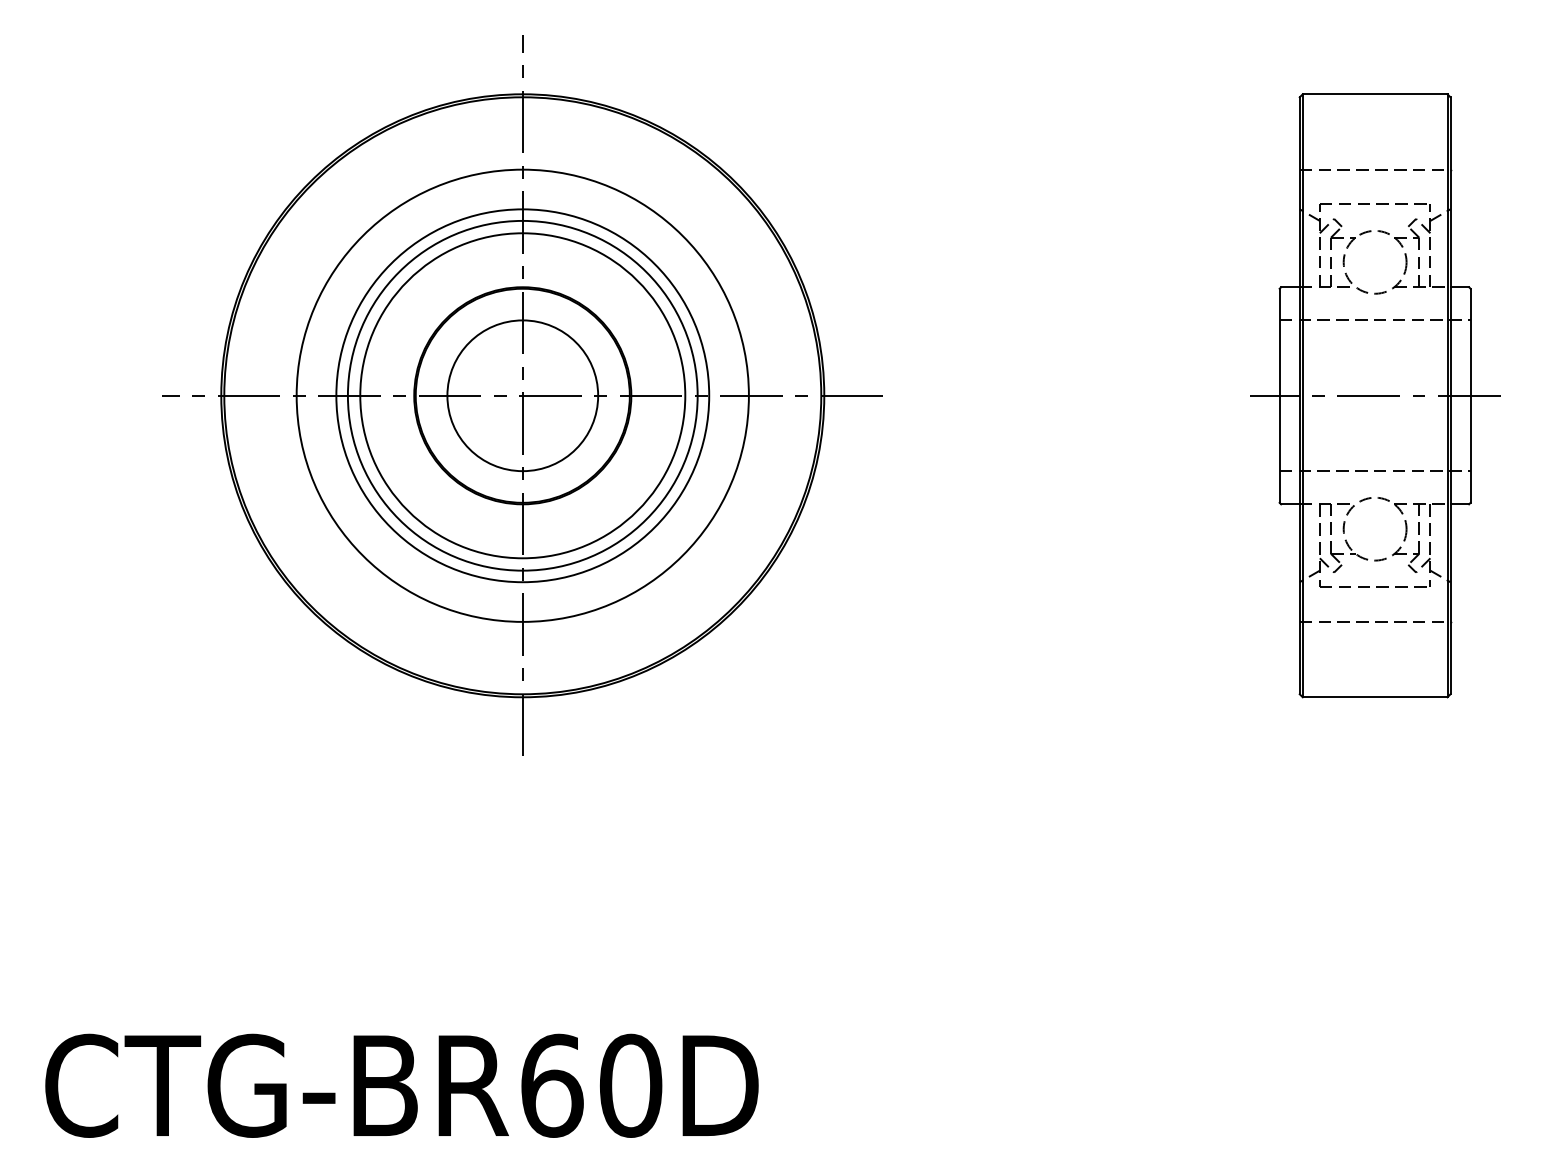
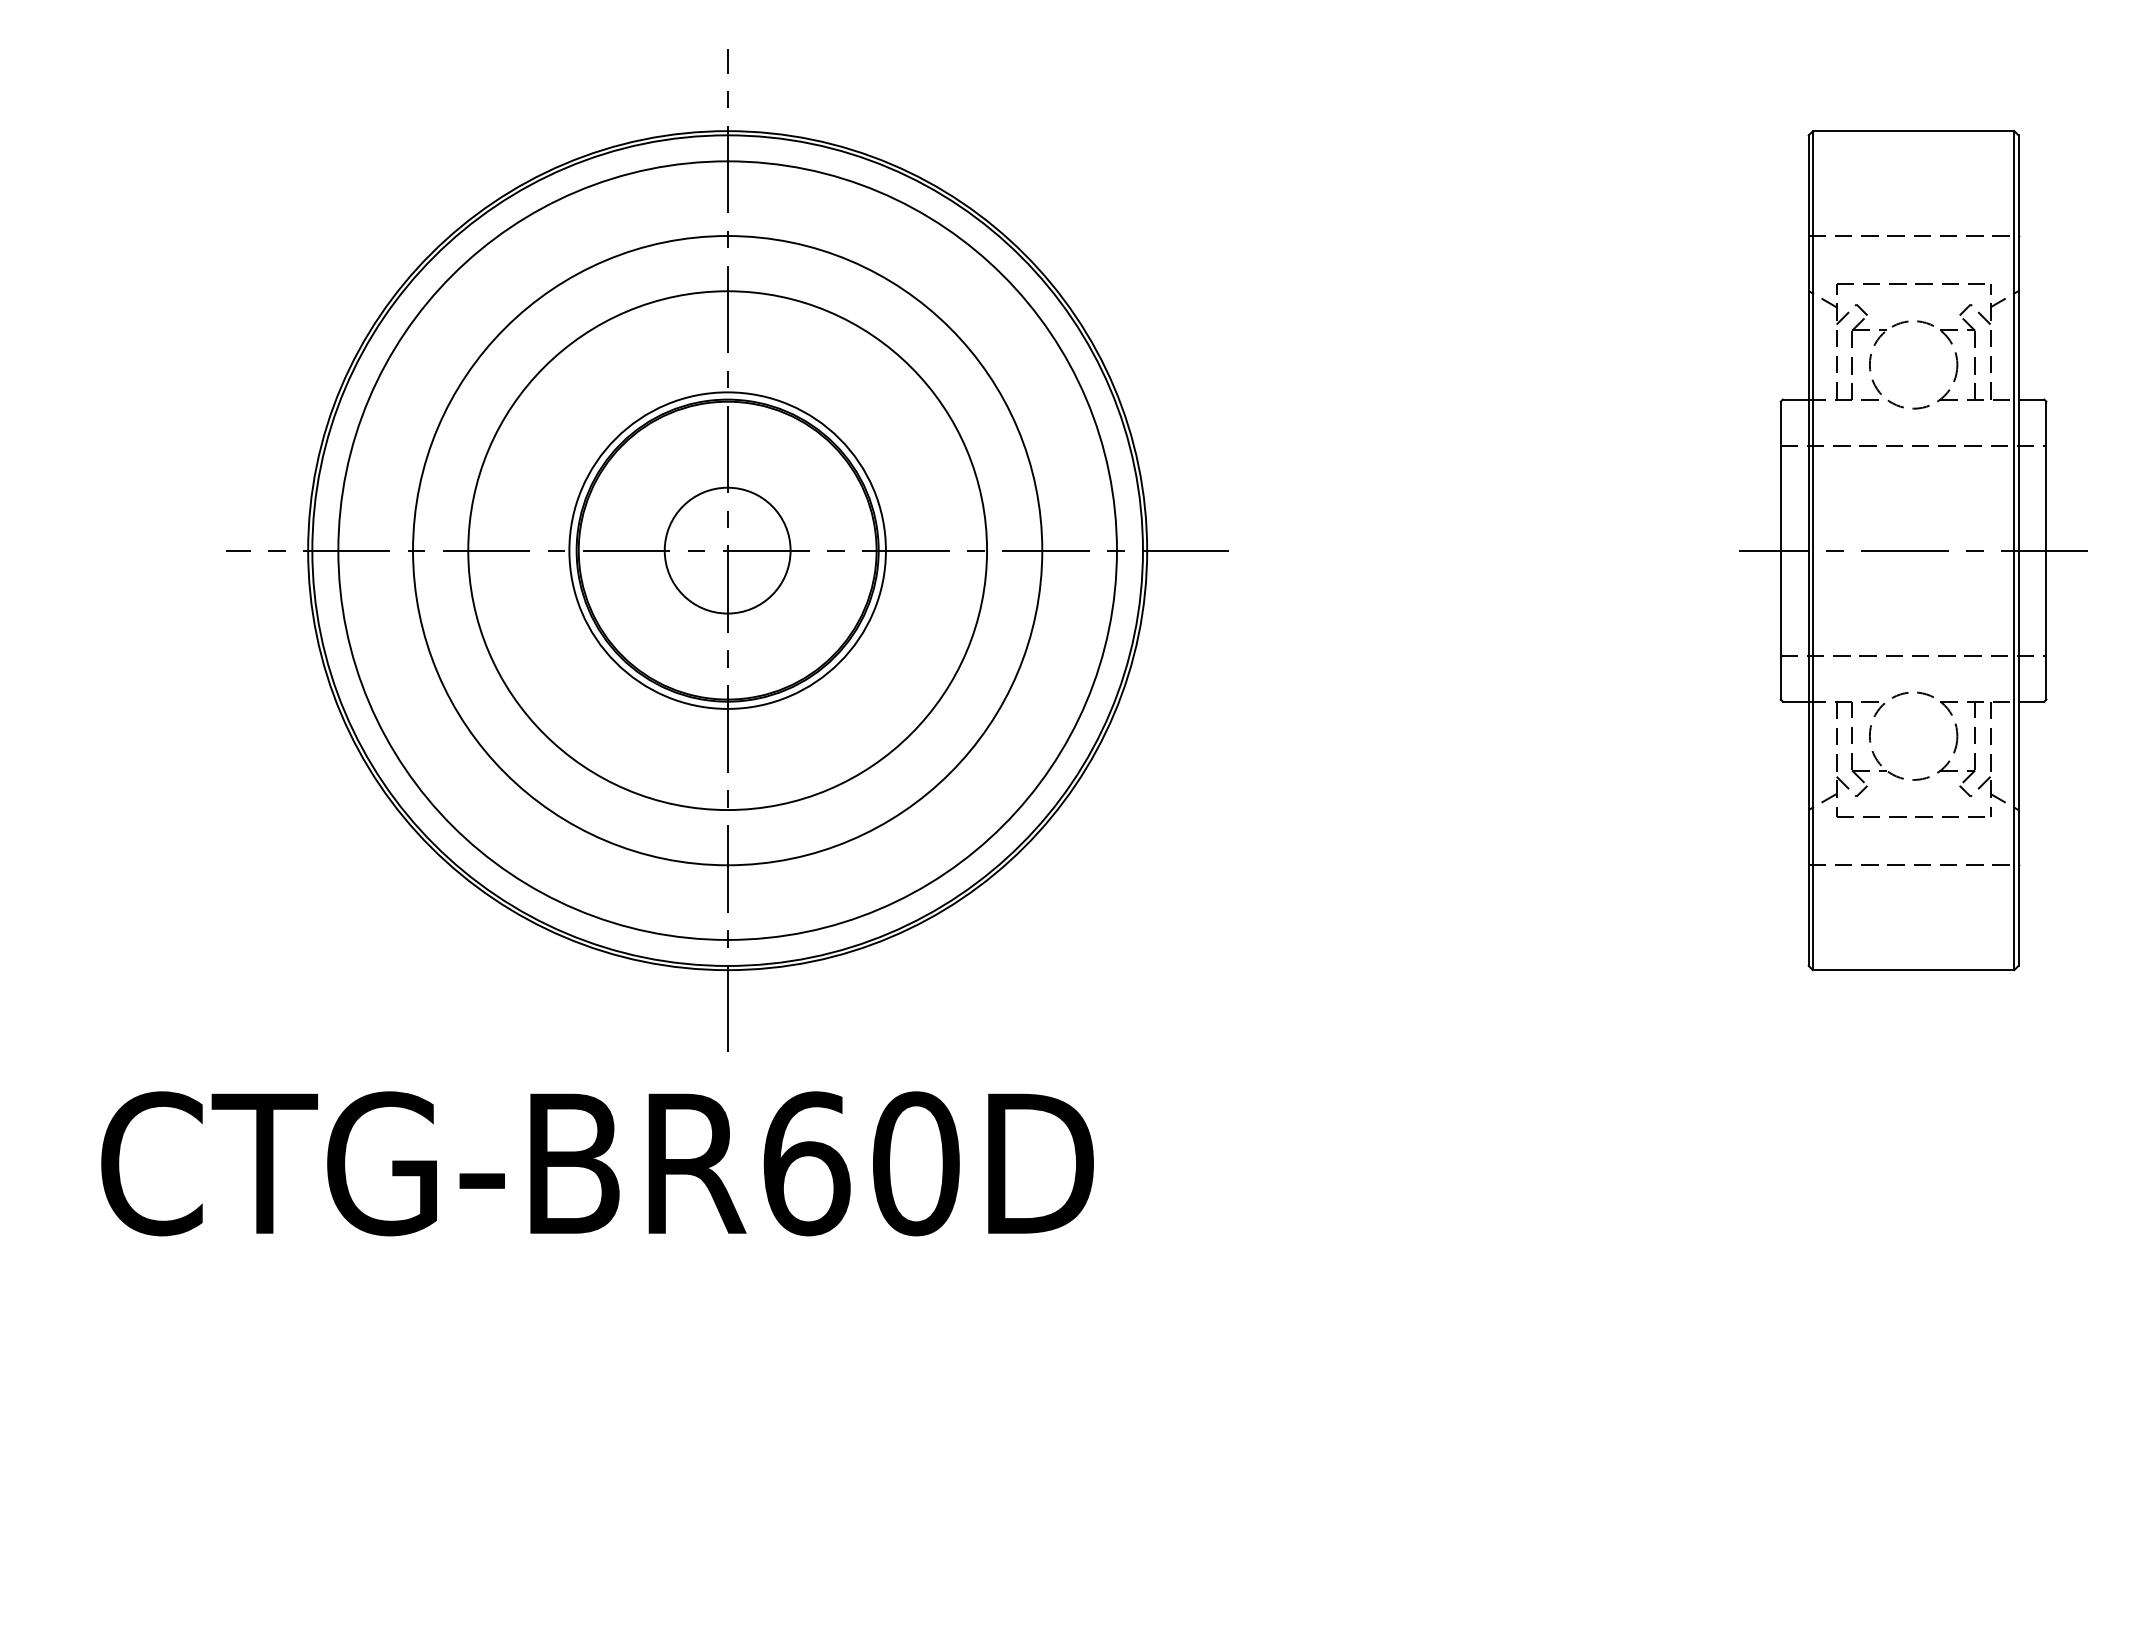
circle: (522, 395) -> (727, 550), size x0.6
circle: (522, 395) -> (727, 550), size x0.7
circle: (522, 395) -> (727, 550), size x1.6
text: (401, 1085) -> (597, 1163), moved

